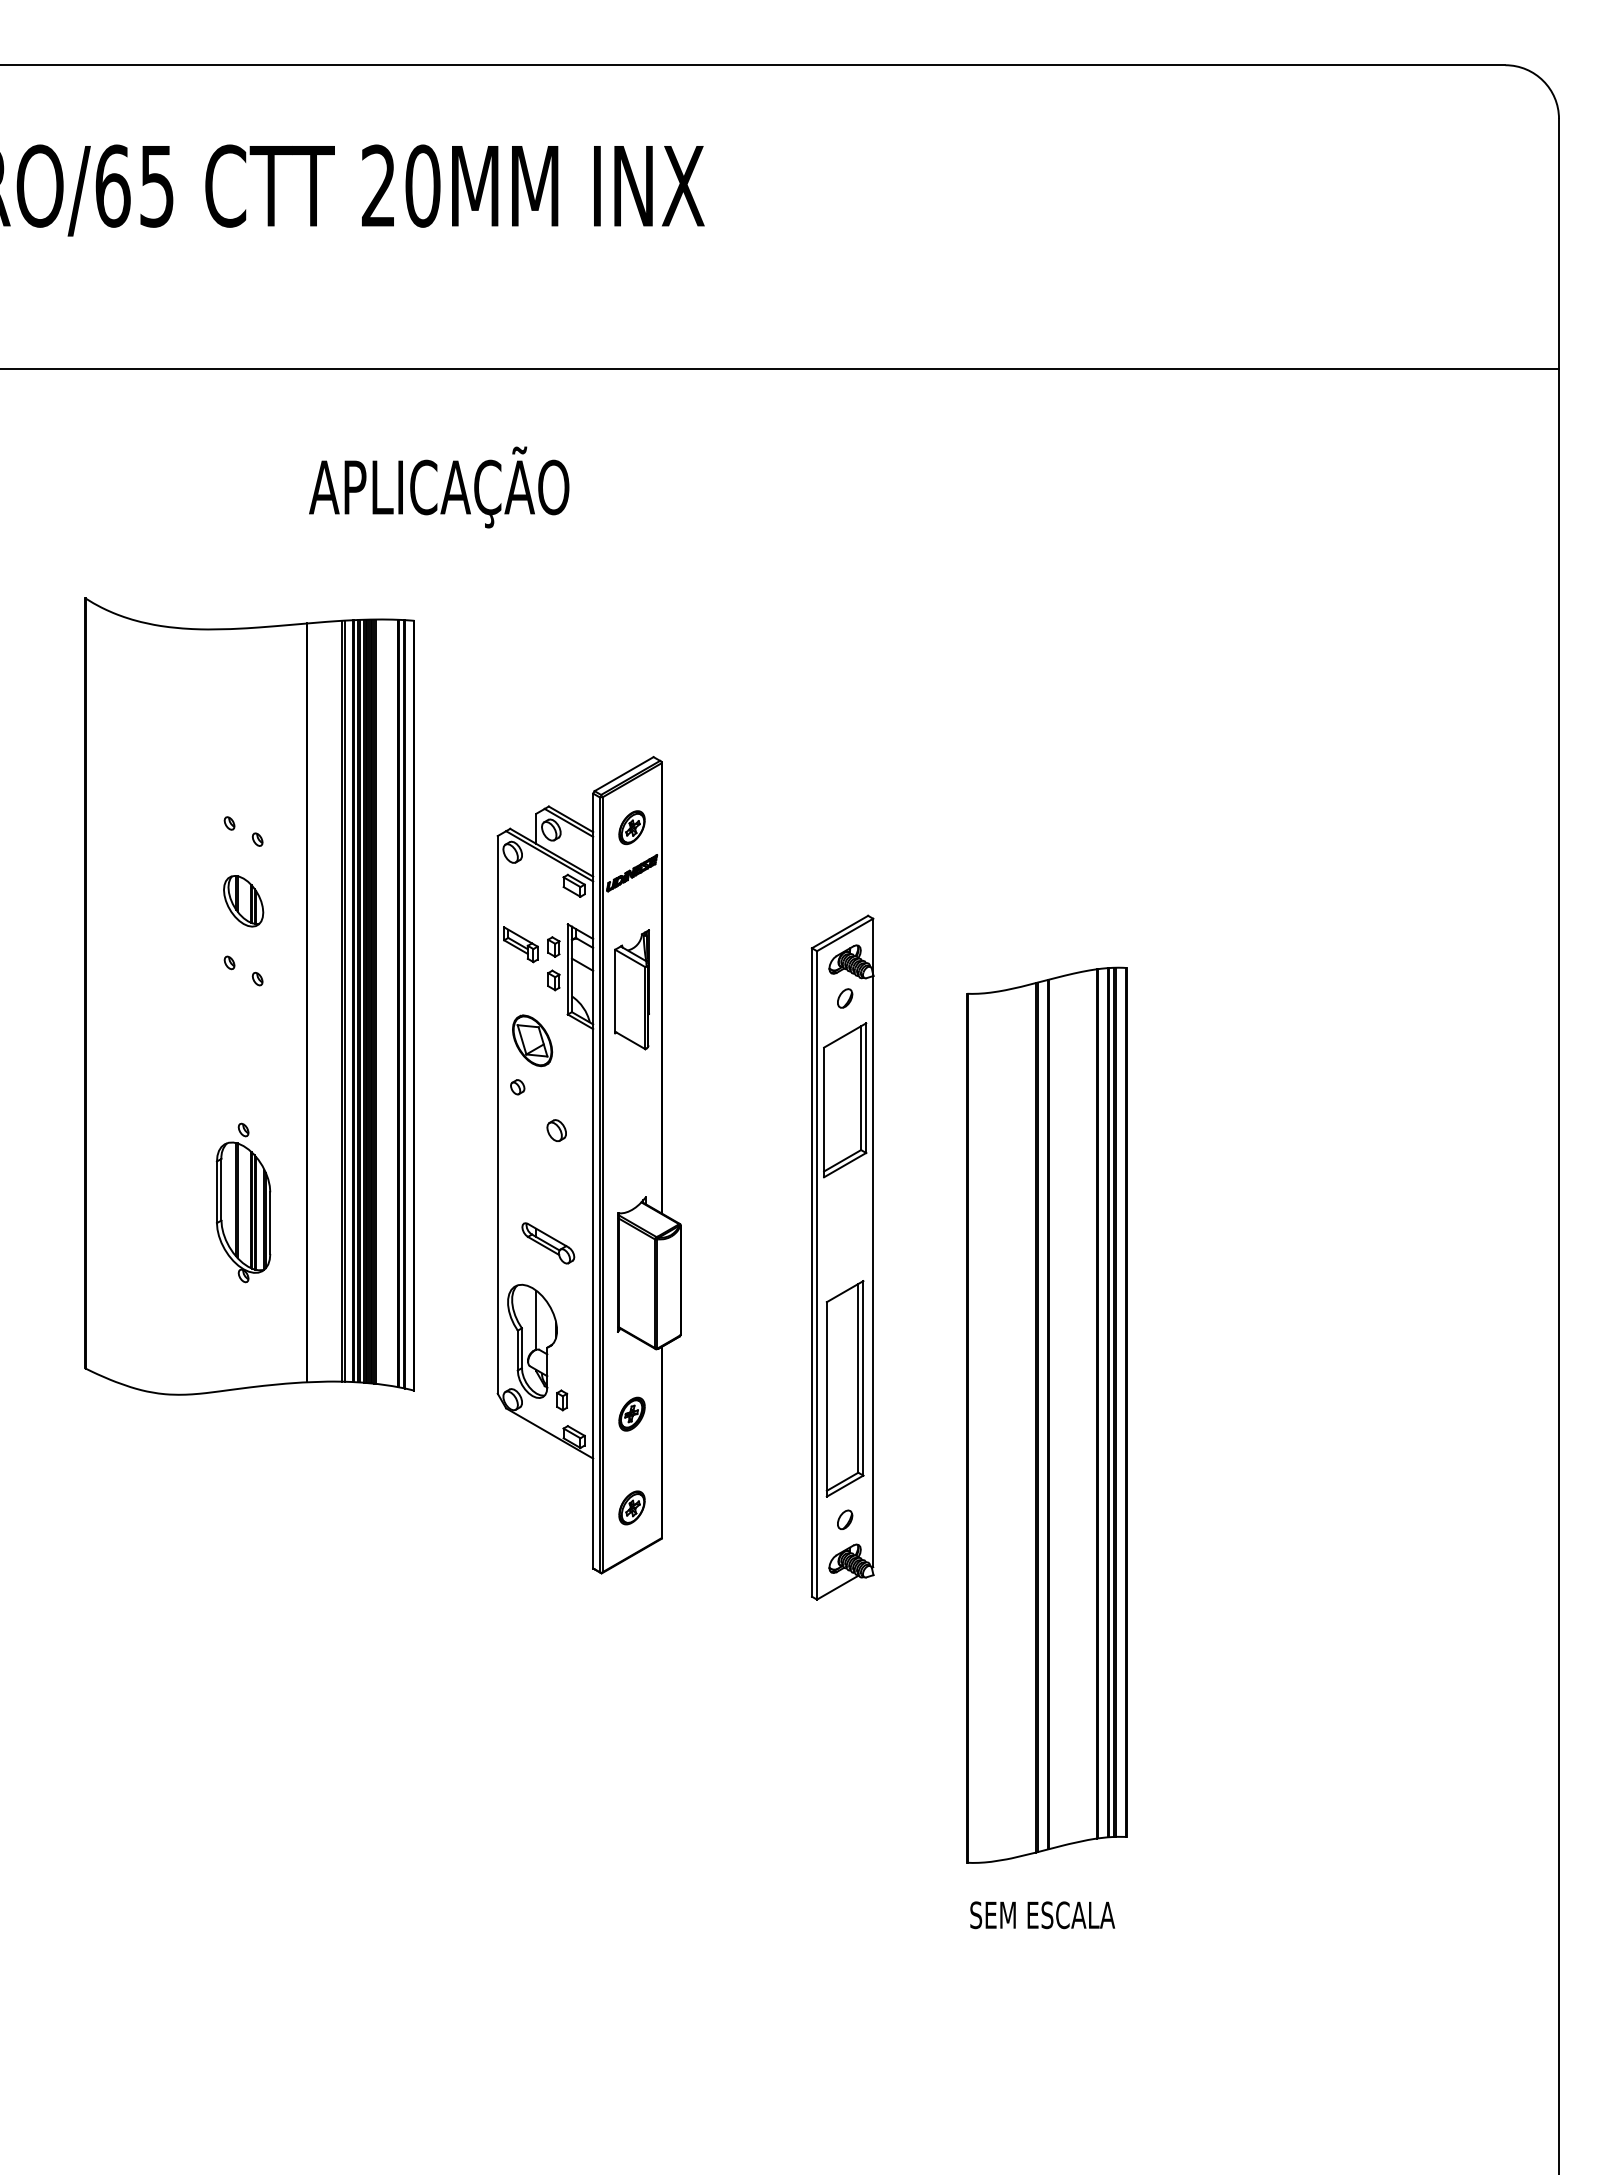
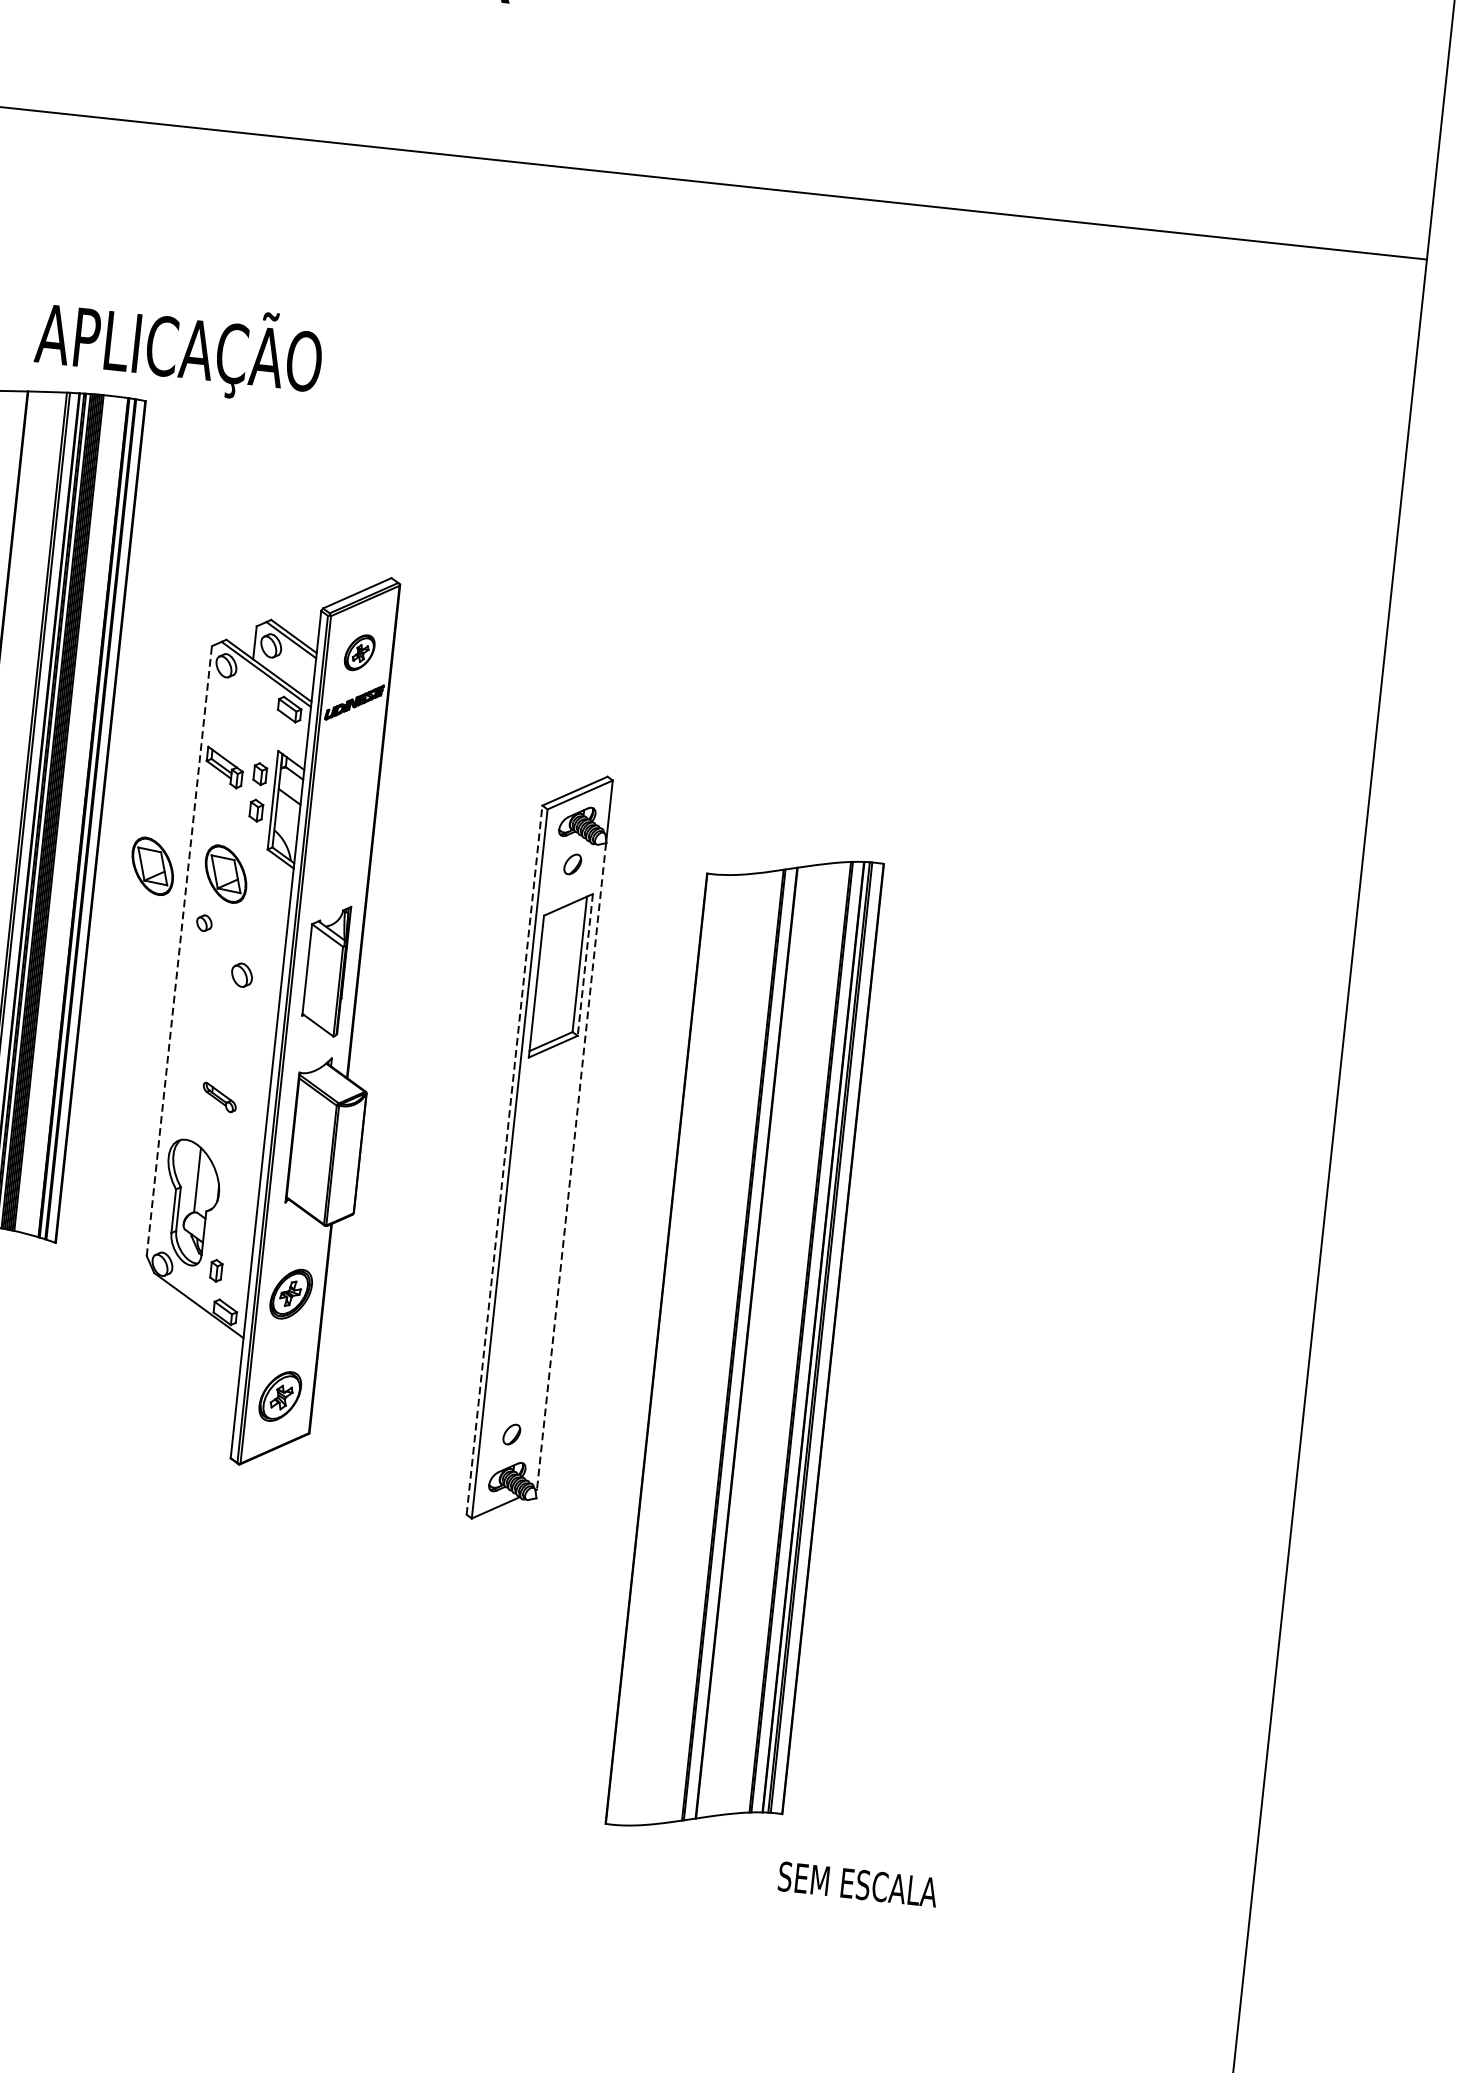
text: (439, 487) -> (179, 347), moved
part: (631, 989) -> (325, 969), moved
part: (465, 1040) -> (152, 866), added
line: (866, 1088) -> (585, 965), solid -> dashed
line: (497, 1114) -> (179, 950), solid -> dashed
part: (548, 1243) -> (219, 1097), size x0.6
line: (811, 1271) -> (504, 1159), solid -> dashed
line: (873, 1271) -> (571, 1166), solid -> dashed
part: (844, 1388) -> (526, 1290), removed
part: (631, 1413) -> (290, 1293), size x1.4
part: (631, 1507) -> (279, 1396), size x1.4
text: (1042, 1915) -> (857, 1884), moved

